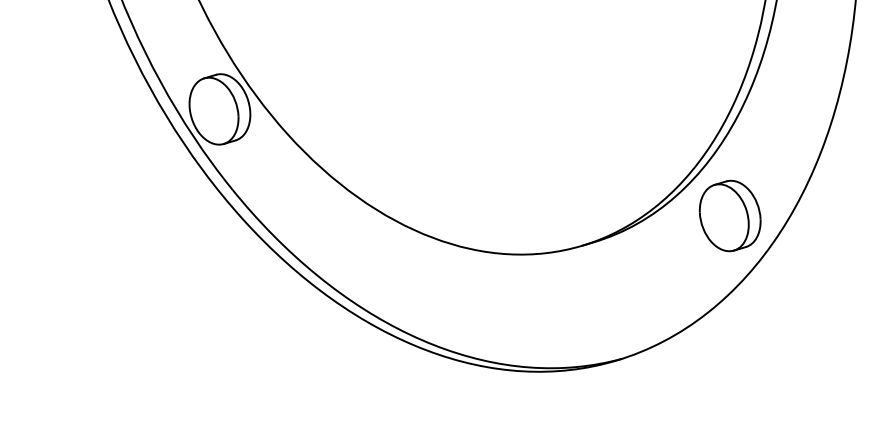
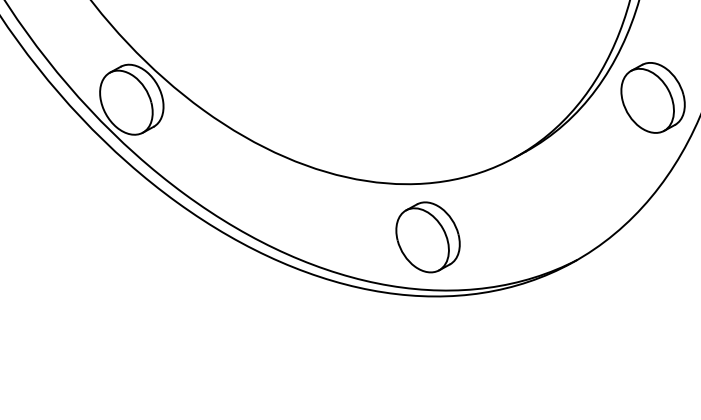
part: (480, 305) -> (427, 237), added

